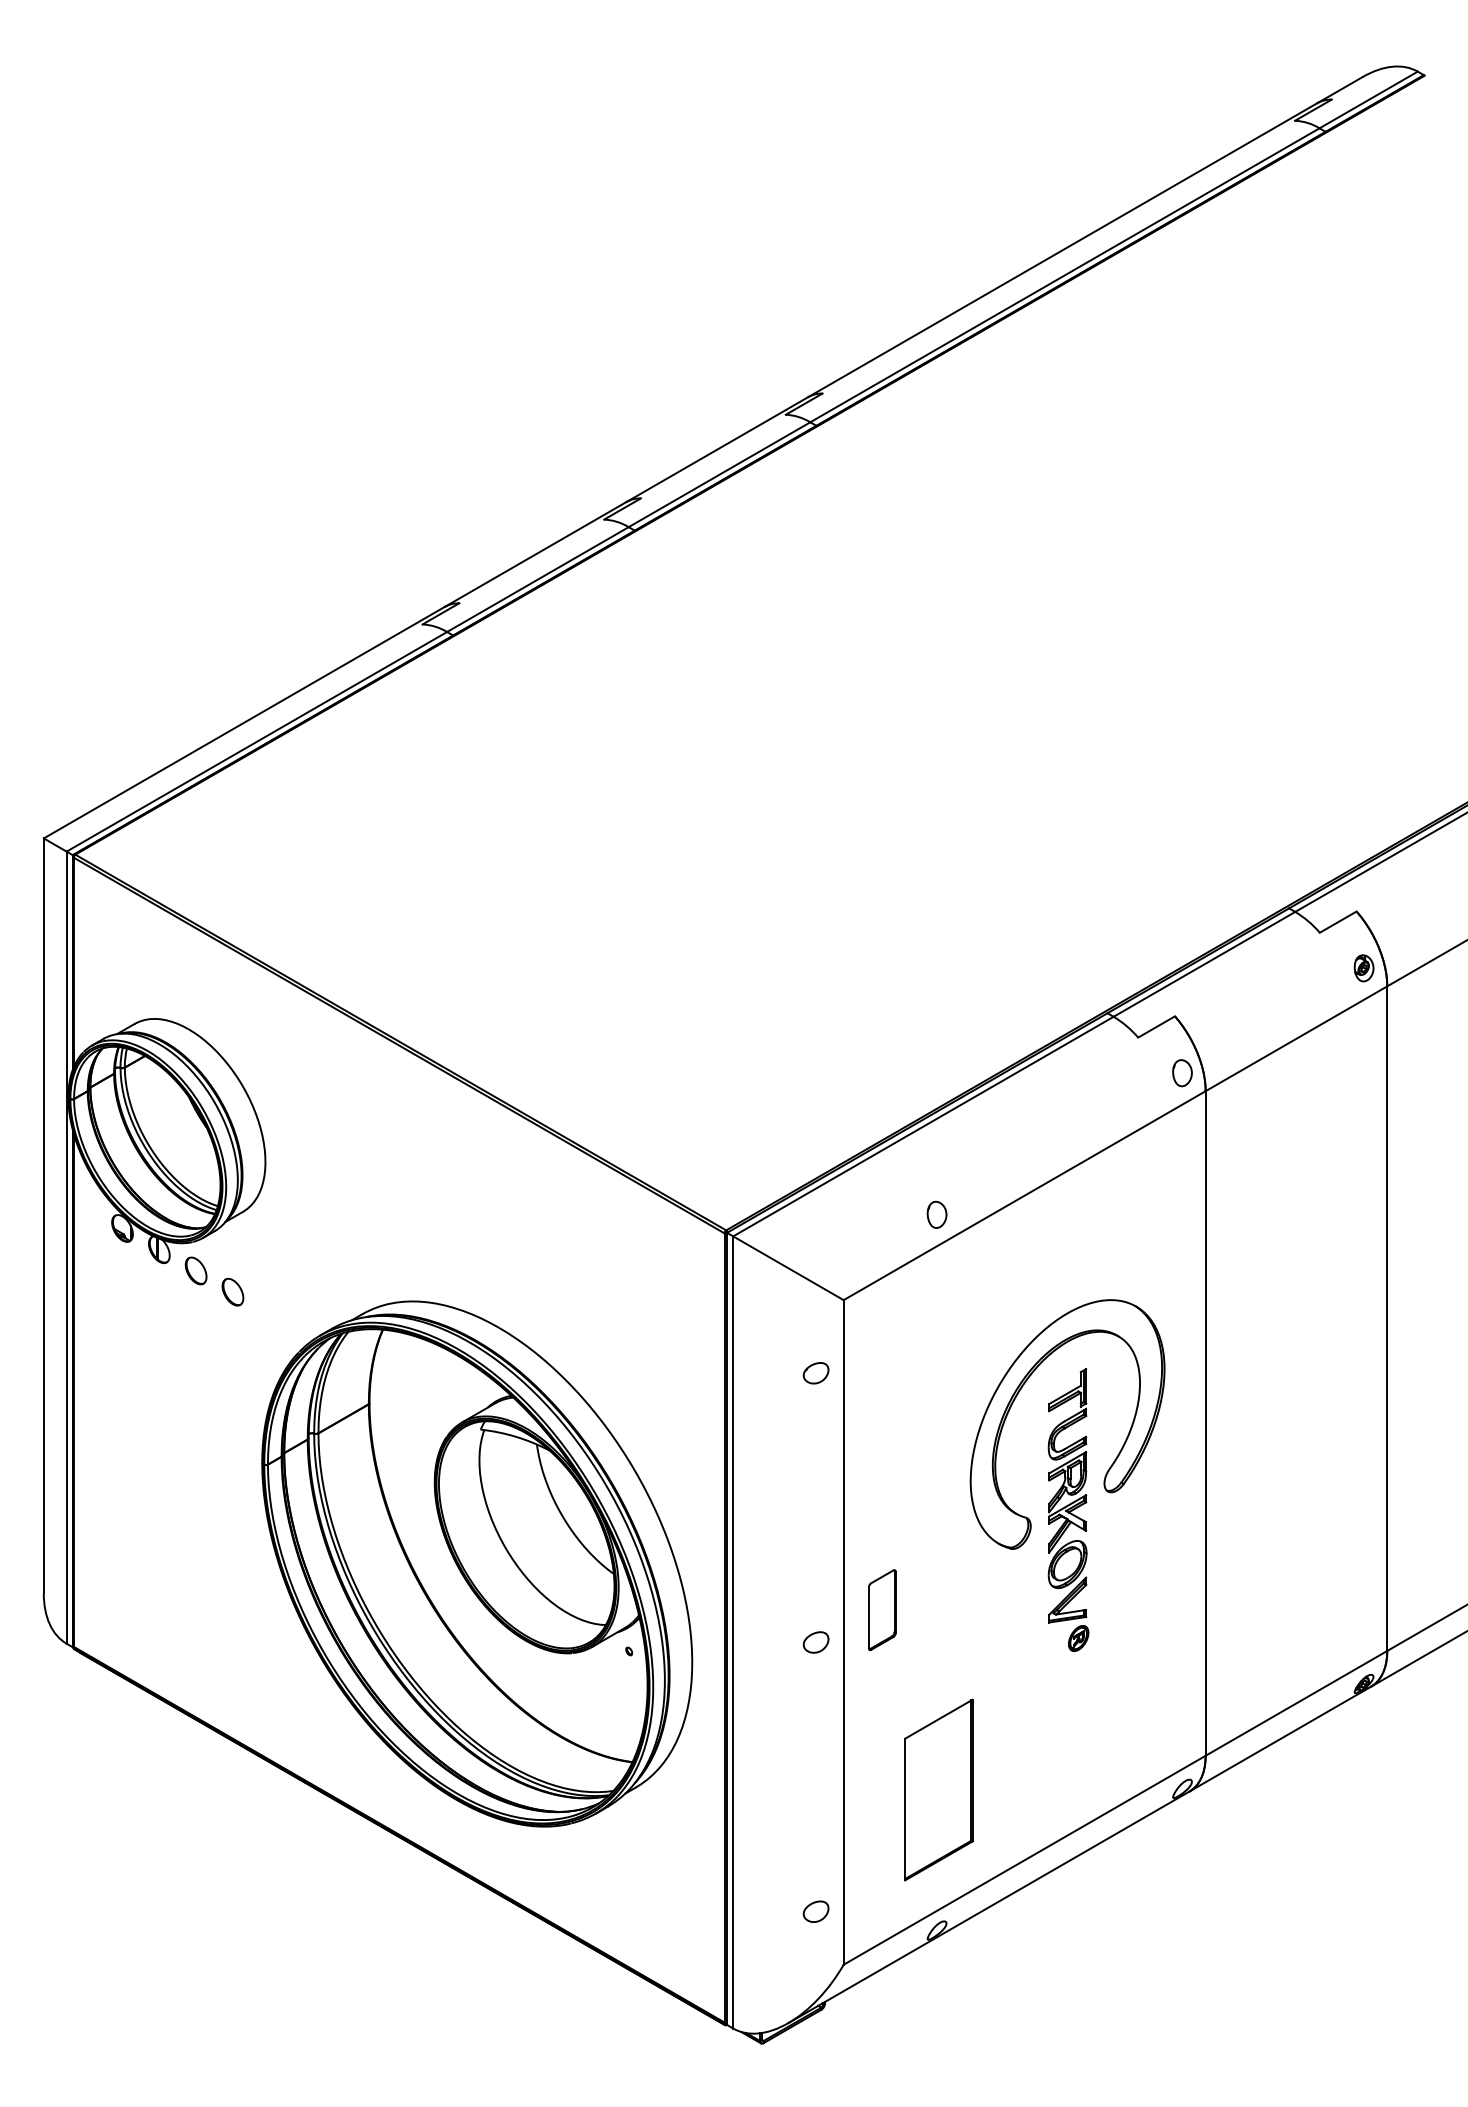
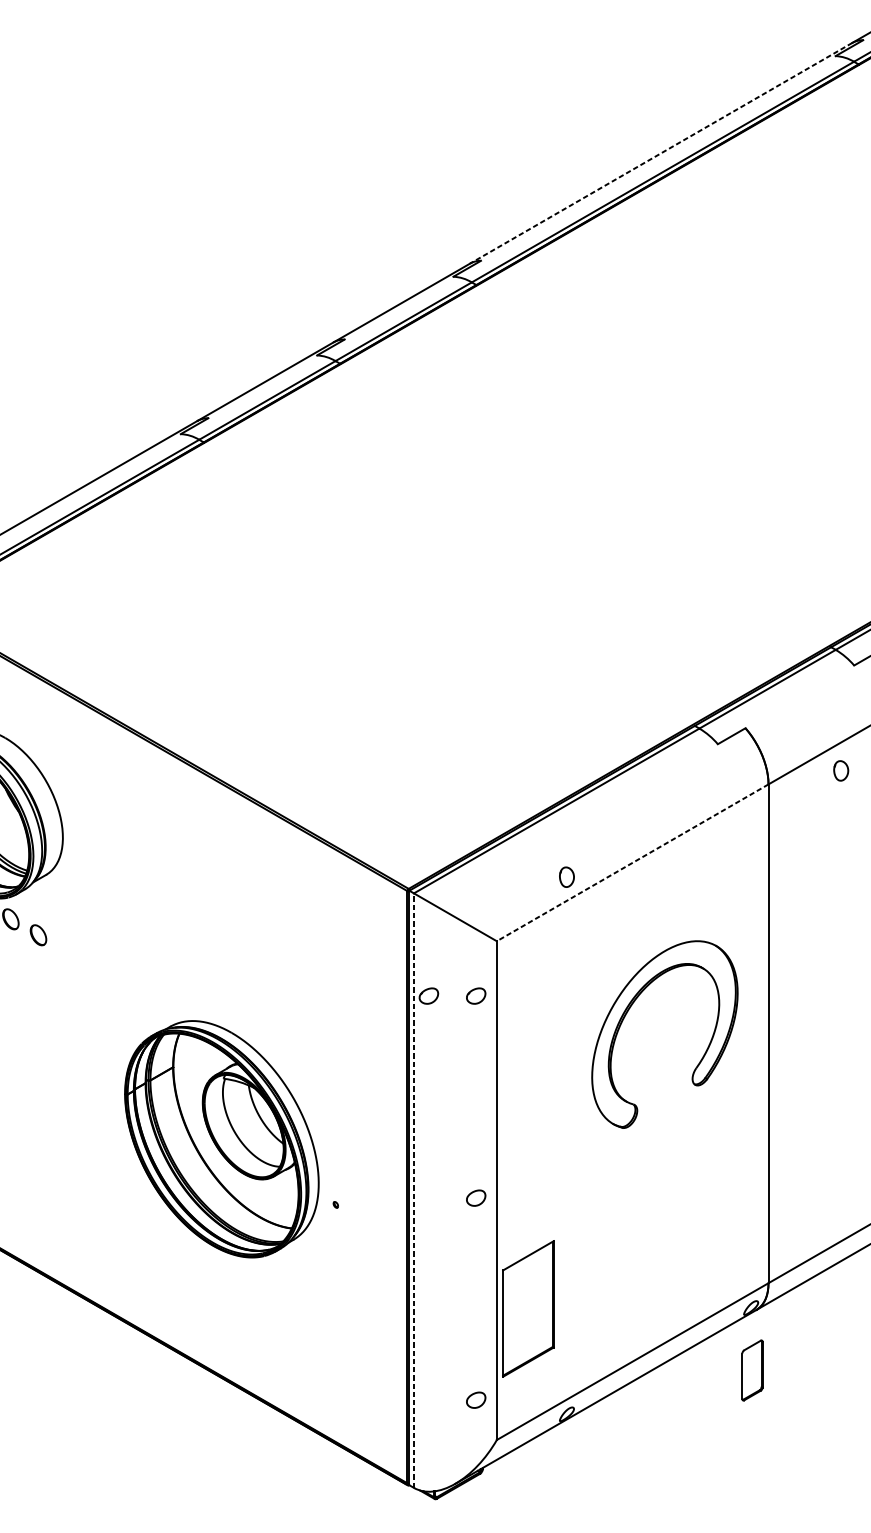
line: (1062, 250) -> (661, 153), solid -> dashed
part: (1182, 1073) -> (841, 771), moved
line: (1024, 1195) -> (632, 862), solid -> dashed
part: (752, 1373) -> (428, 996), added
part: (1068, 1509) -> (665, 1098), removed
part: (477, 1563) -> (222, 1138), size x0.6
part: (882, 1609) -> (752, 1370), moved
line: (733, 1631) -> (414, 1189), solid -> dashed
part: (938, 1789) -> (528, 1308), moved

